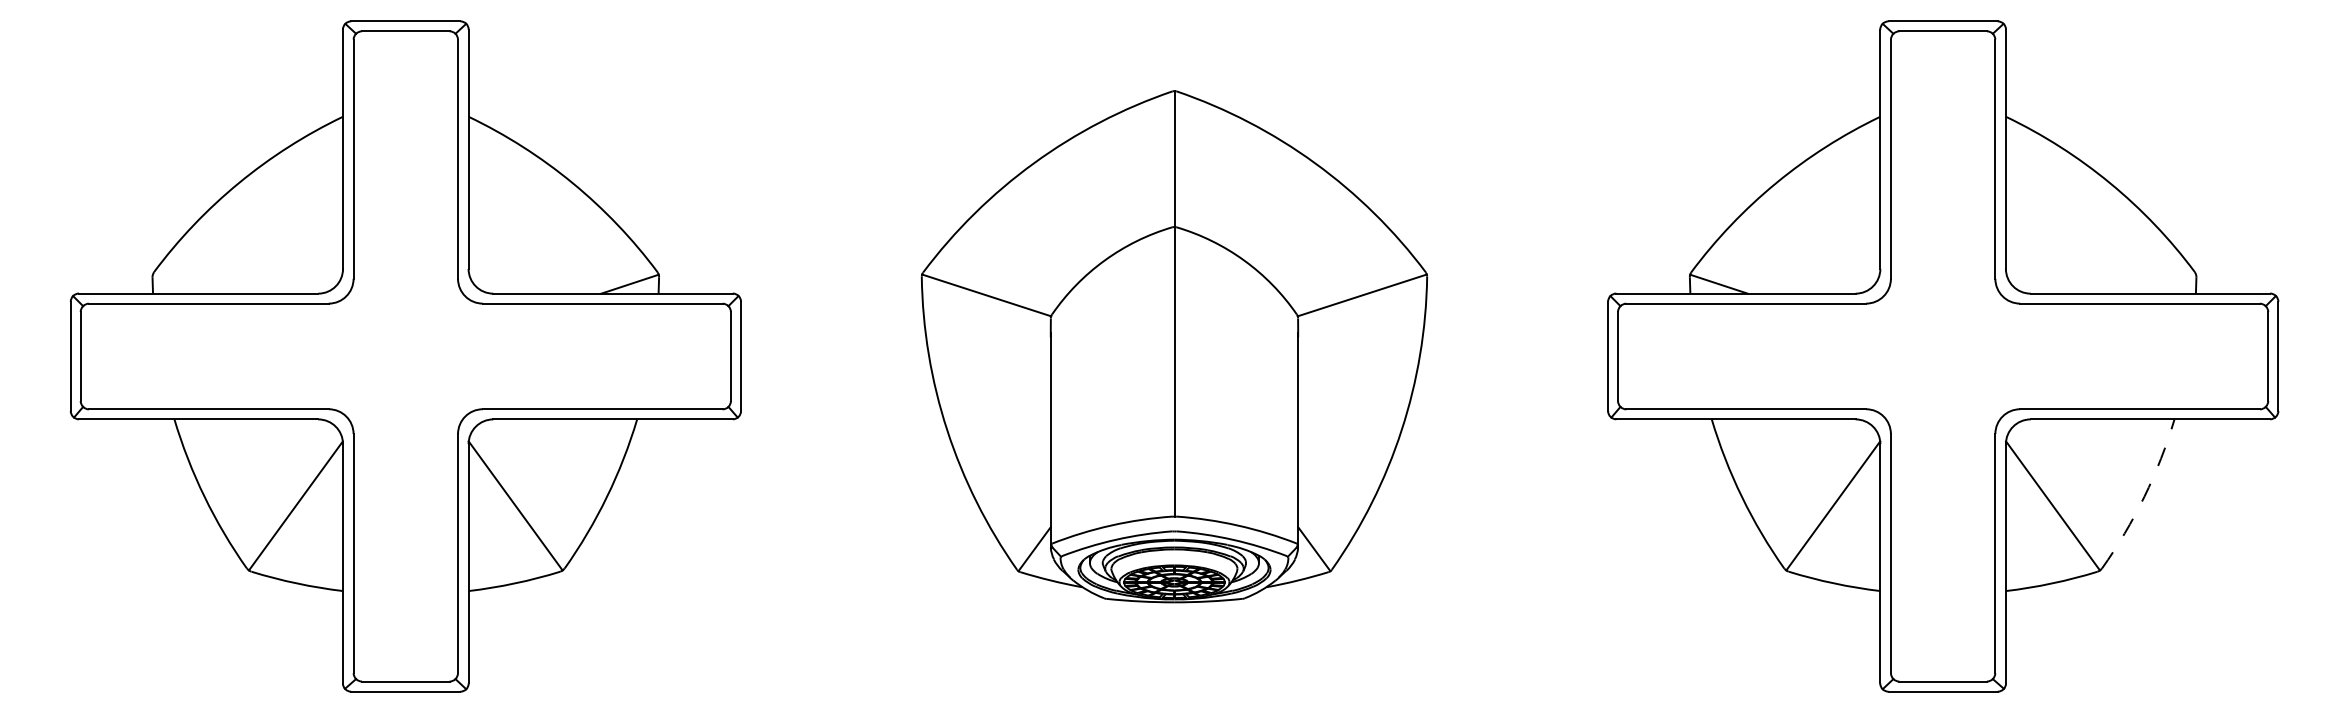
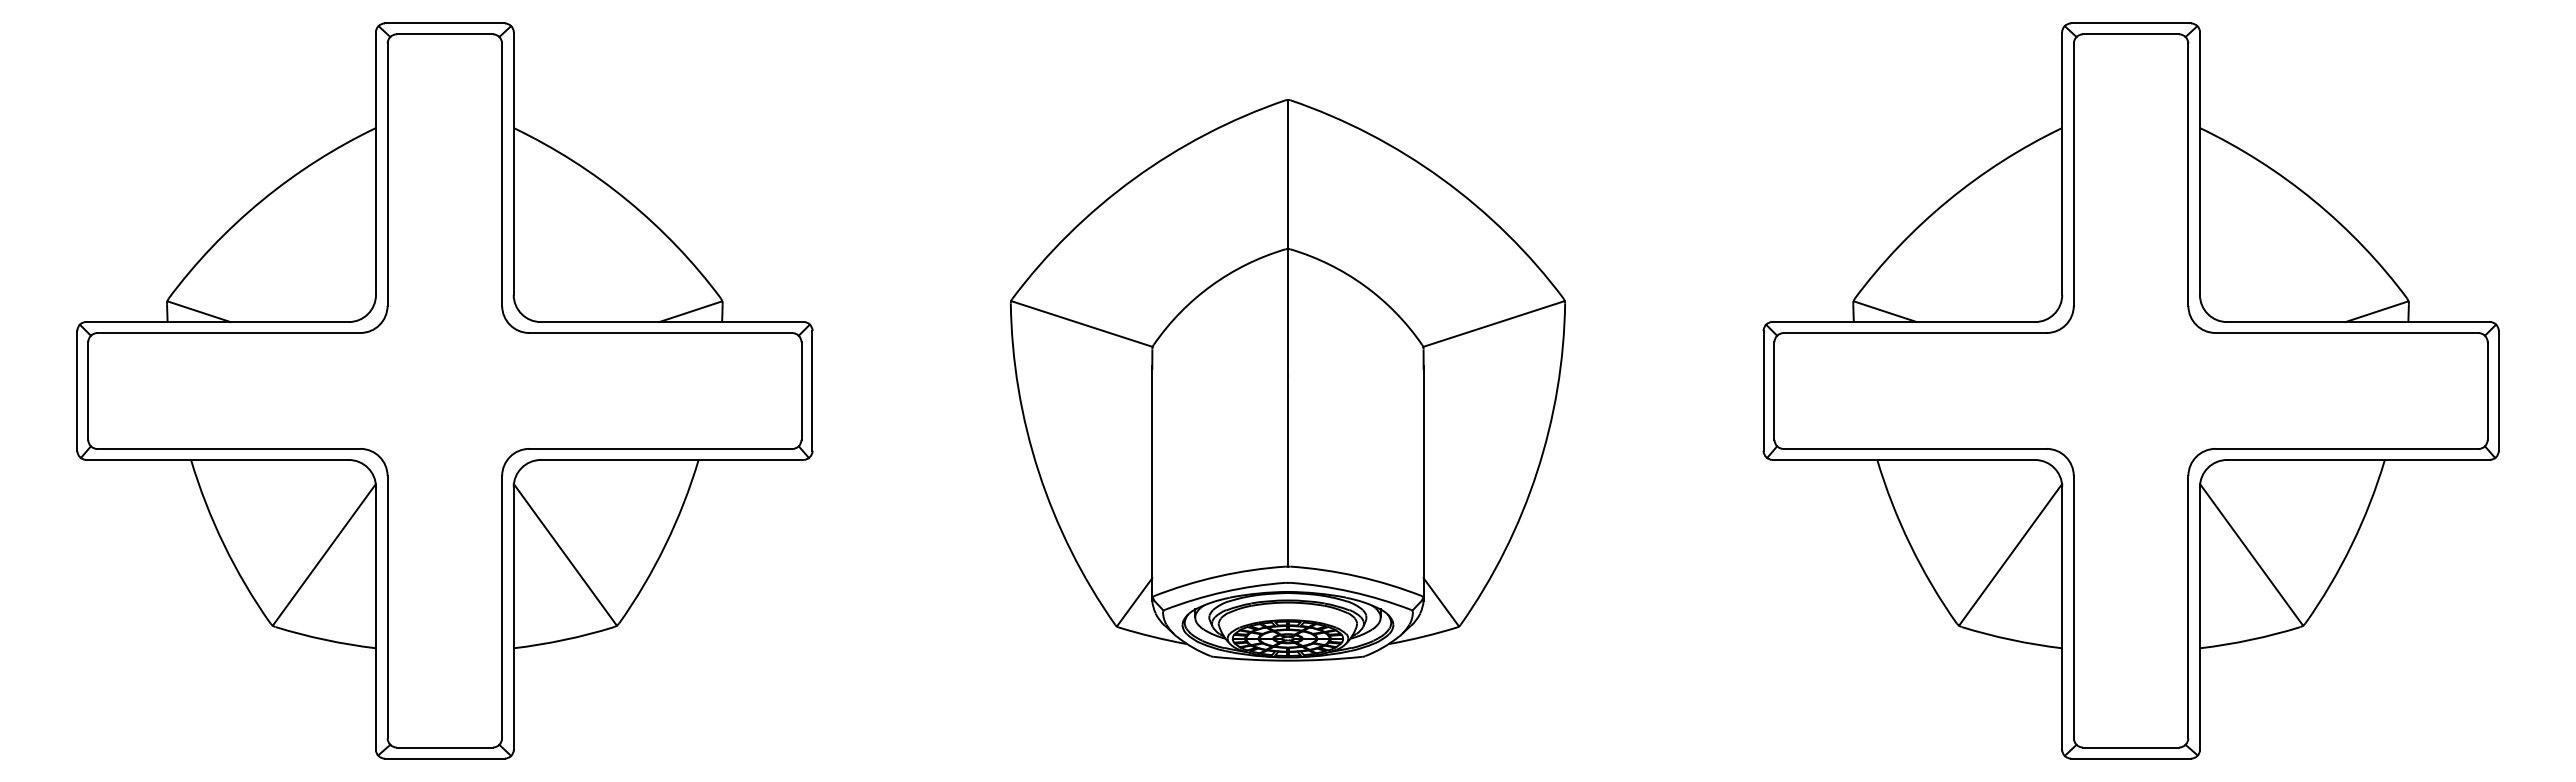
line: (181, 284) -> (198, 311), added
line: (2166, 284) -> (2376, 311), added
arc: (2144, 496) -> (2351, 544), dashed -> solid

